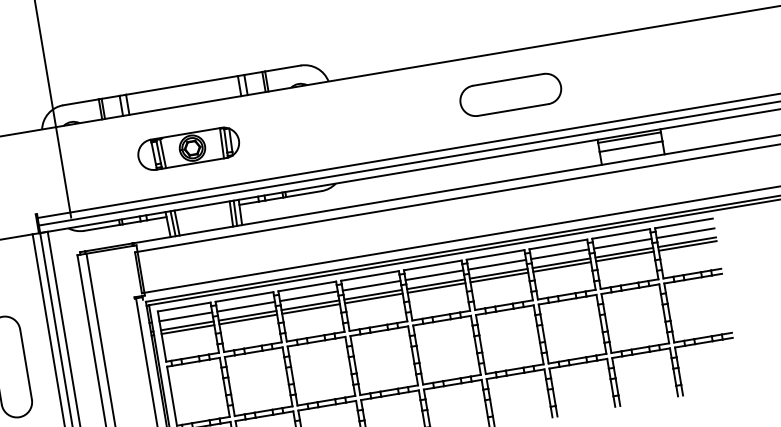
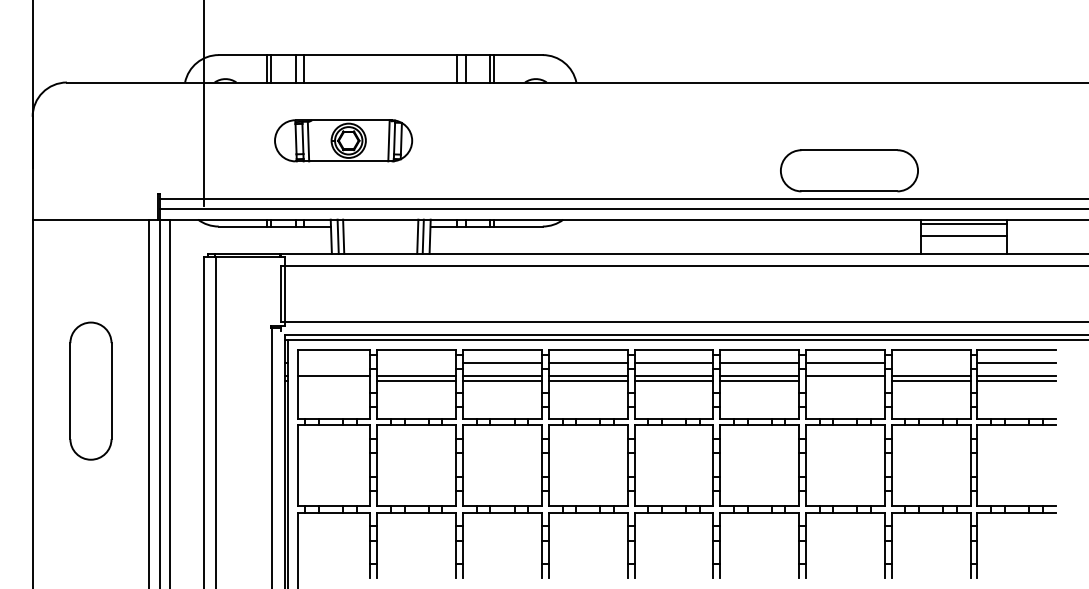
part: (510, 94) -> (849, 170), moved
part: (188, 148) -> (343, 140), moved
line: (622, 243) -> (930, 363), removed
line: (561, 266) -> (844, 380), removed
line: (245, 306) -> (416, 363), removed
line: (185, 316) -> (334, 363), removed
line: (188, 329) -> (334, 380), removed

